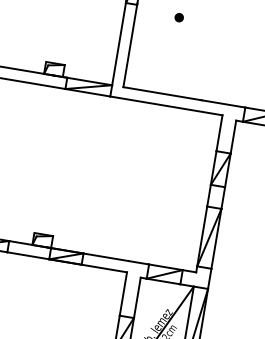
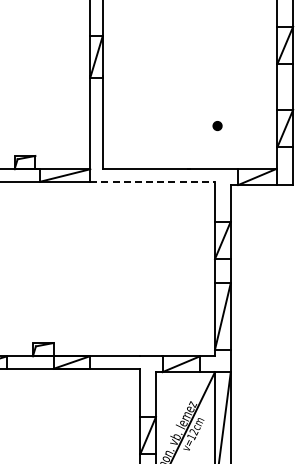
part: (179, 18) -> (217, 126), moved
line: (167, 105) -> (153, 181), solid -> dashed

